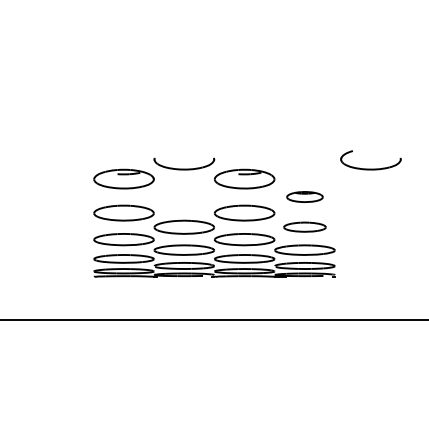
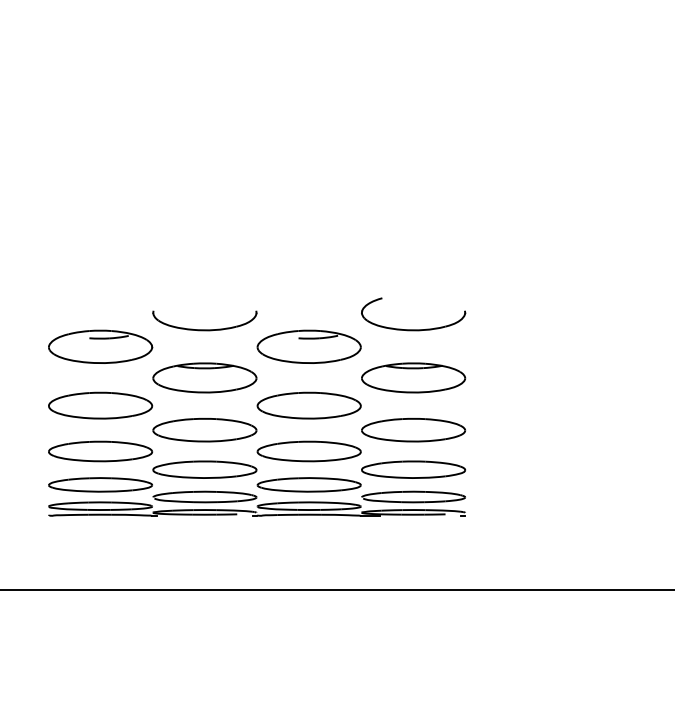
part: (370, 168) -> (412, 328), moved
part: (183, 196) -> (203, 376), added
part: (304, 196) -> (412, 376), size x1.67
part: (304, 226) -> (412, 428), size x1.43

